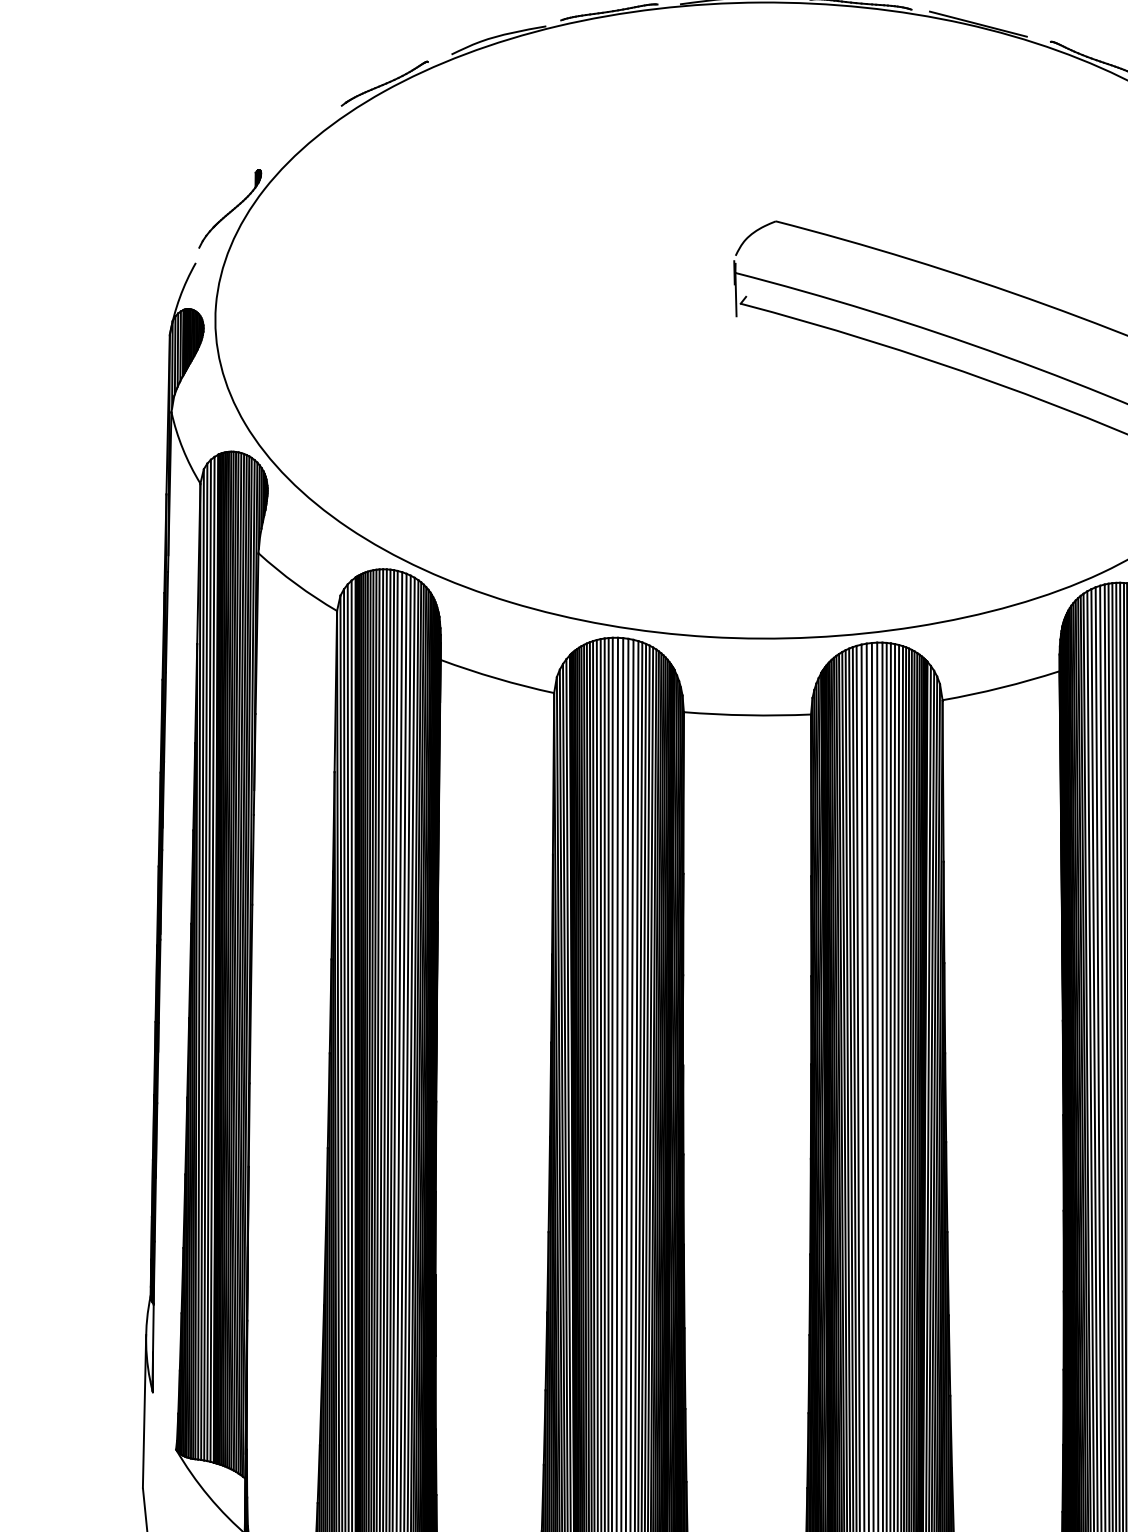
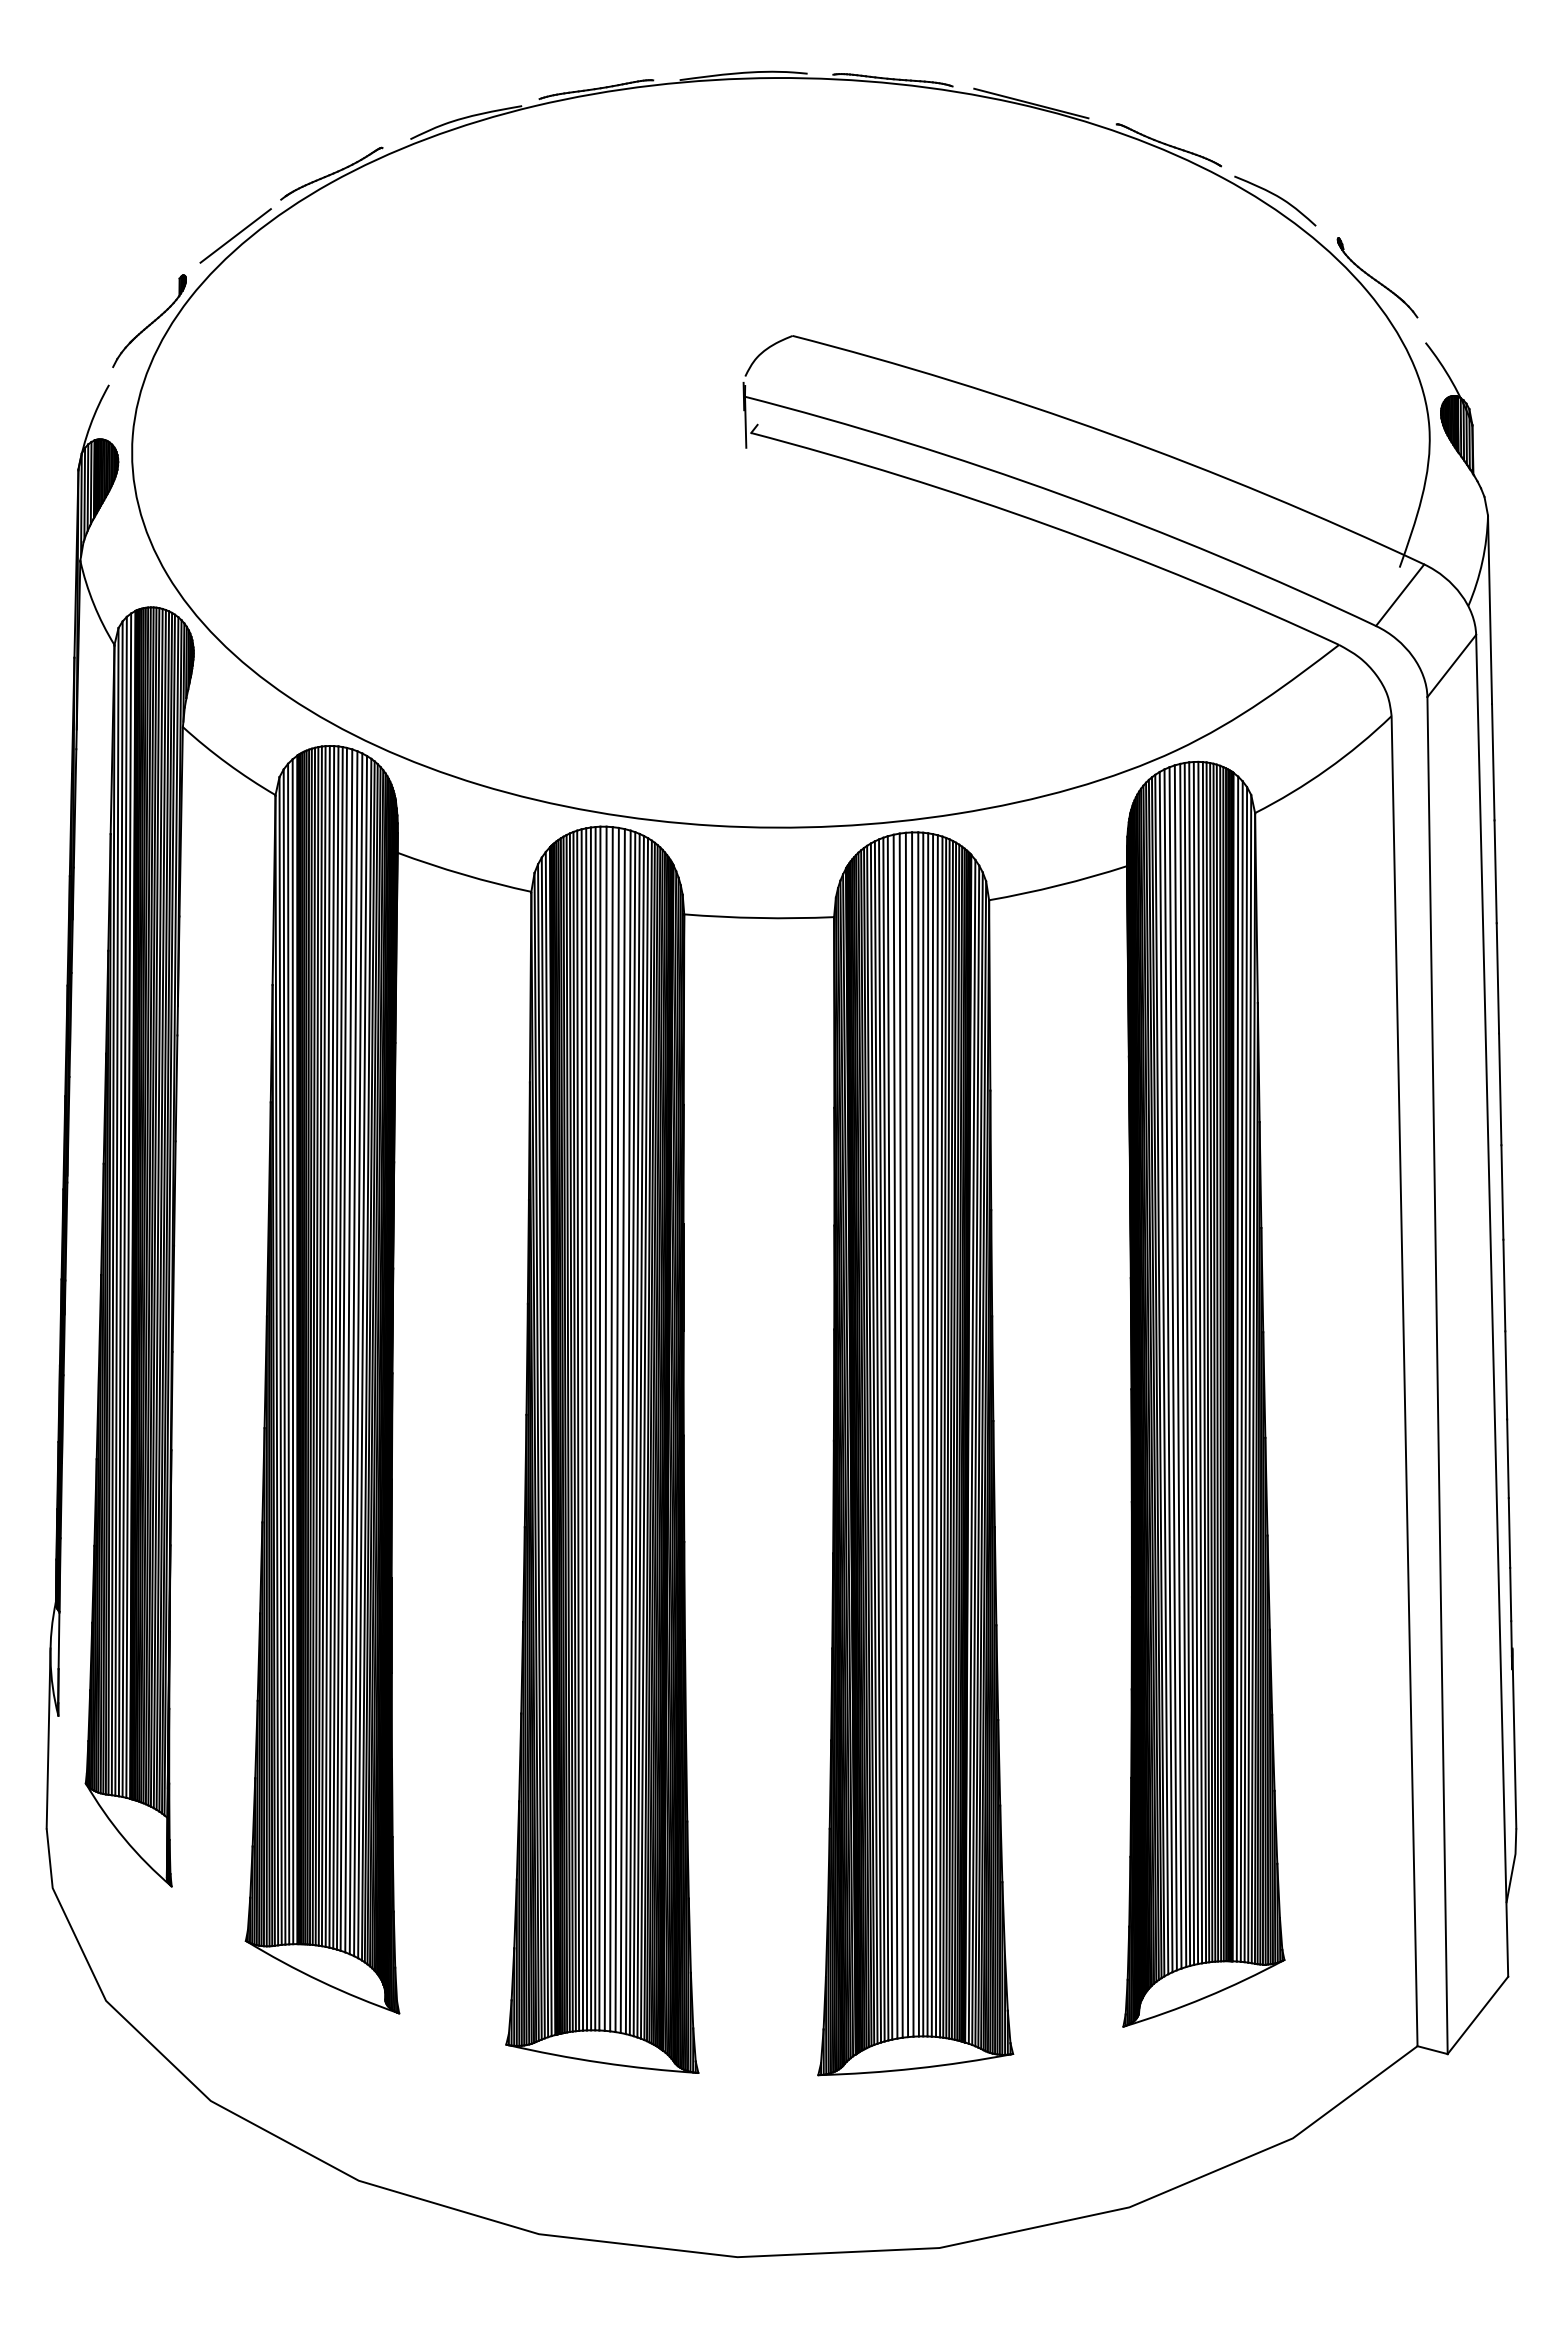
line: (303, 136) -> (235, 235), added

